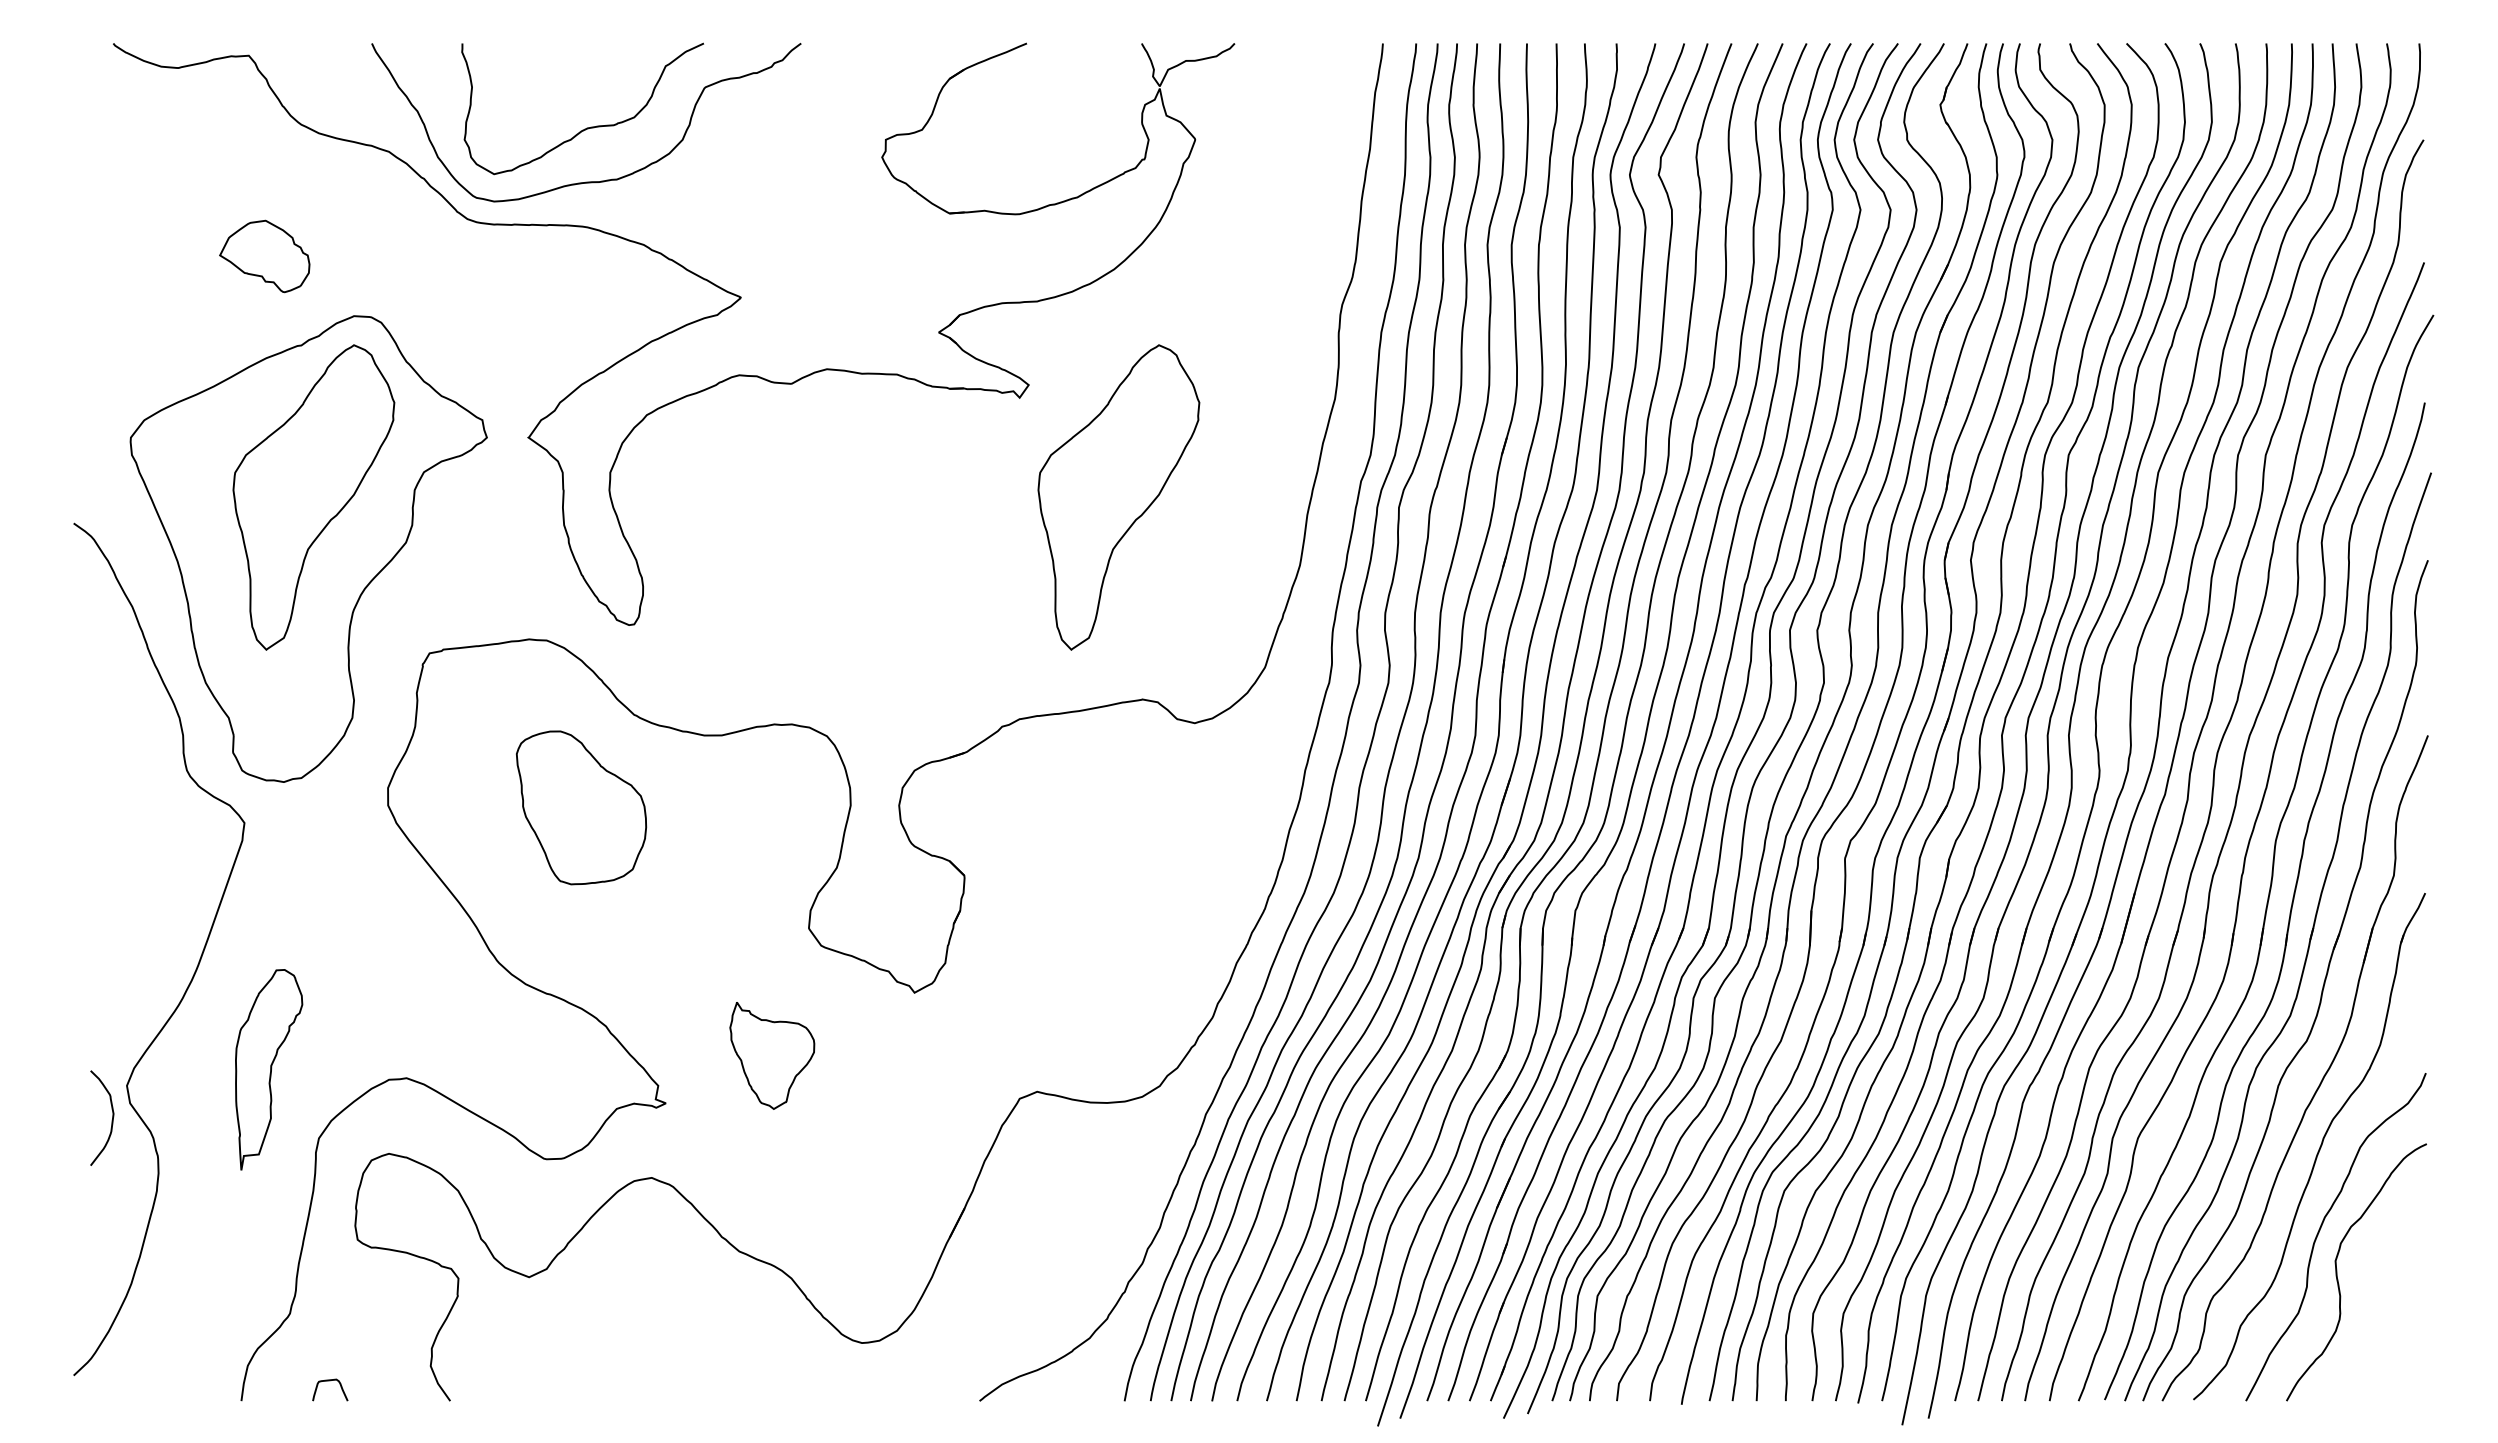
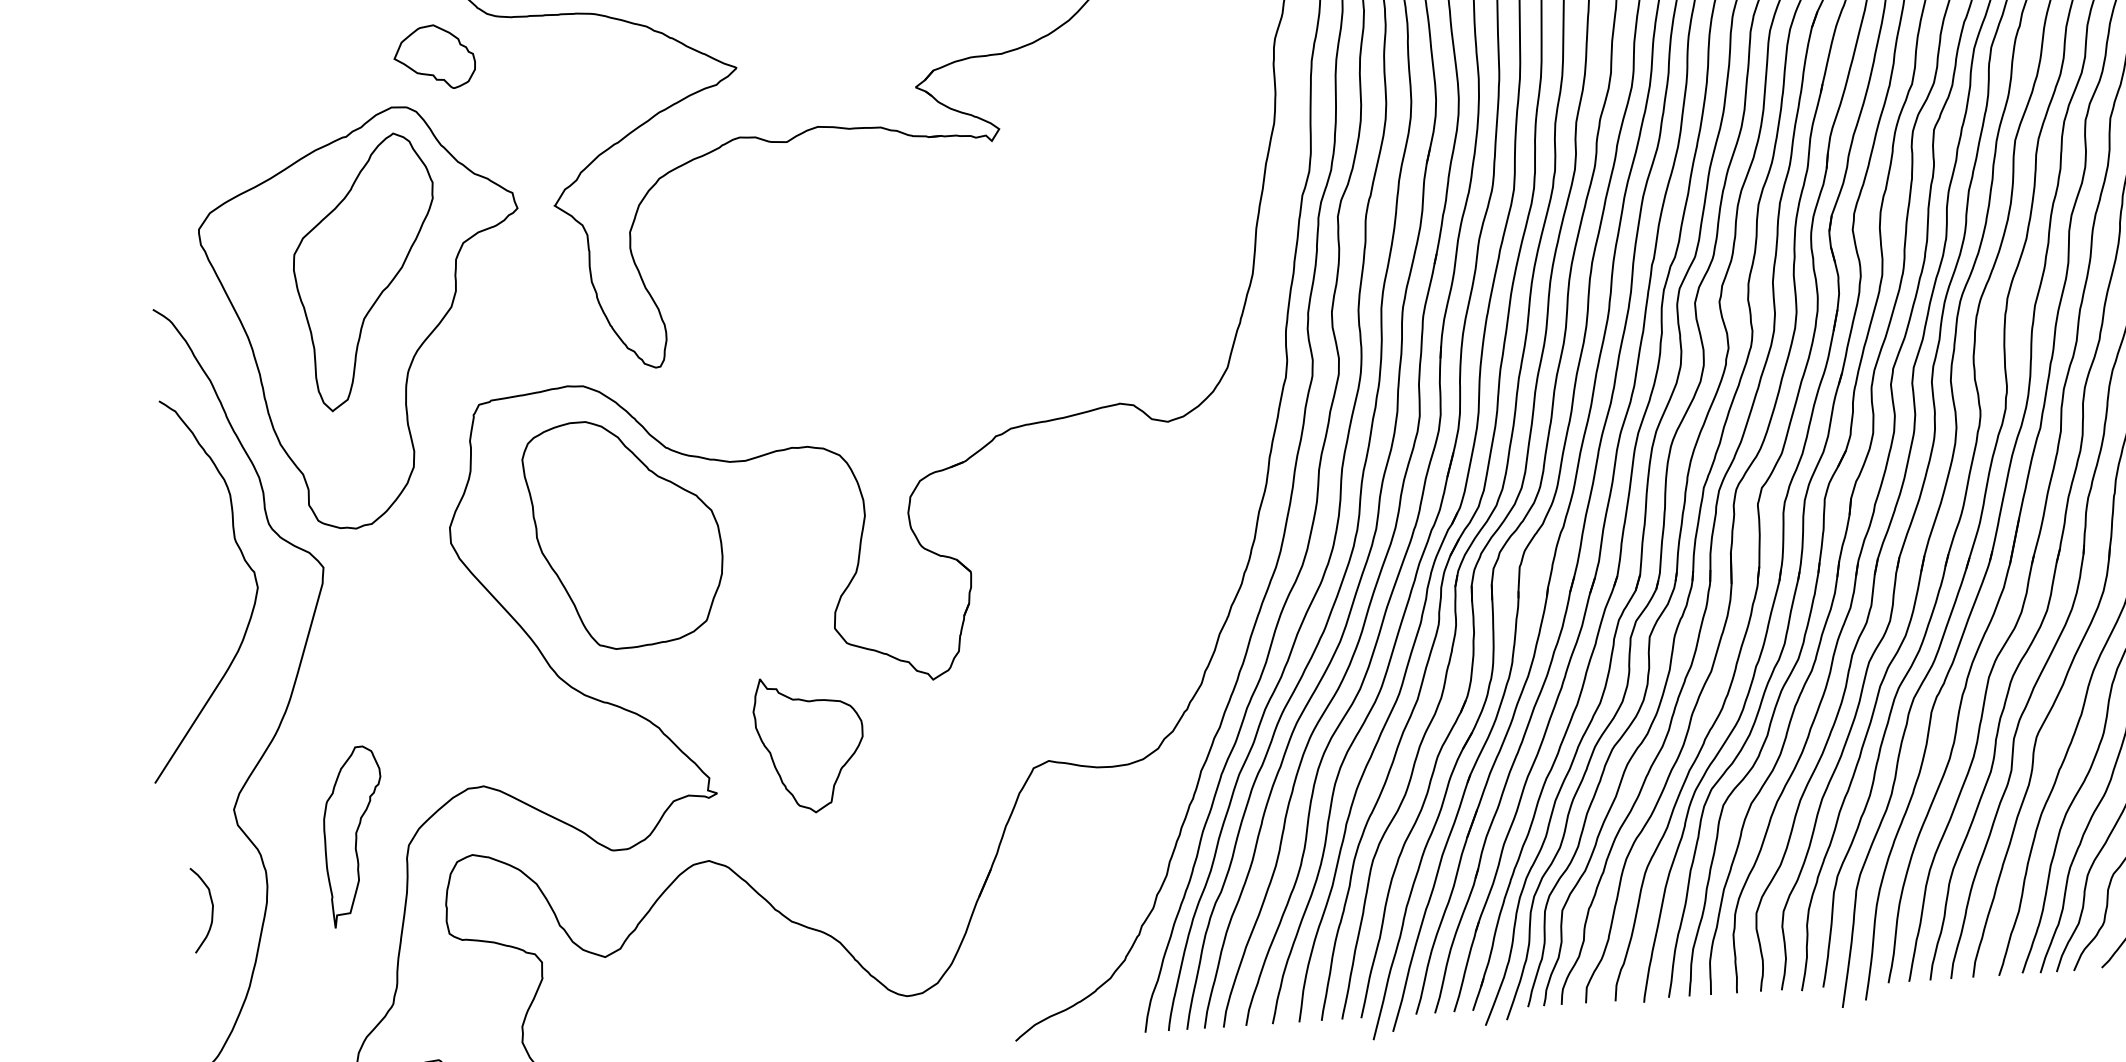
part: (264, 256) -> (434, 57), moved
part: (1118, 497) -> (1086, 224), removed
part: (581, 807) -> (624, 533), size x1.67
curve: (156, 809) -> (243, 560), added
part: (772, 1055) -> (809, 744), size x1.43
part: (269, 1069) -> (354, 836), moved
curve: (111, 1120) -> (211, 911), moved

